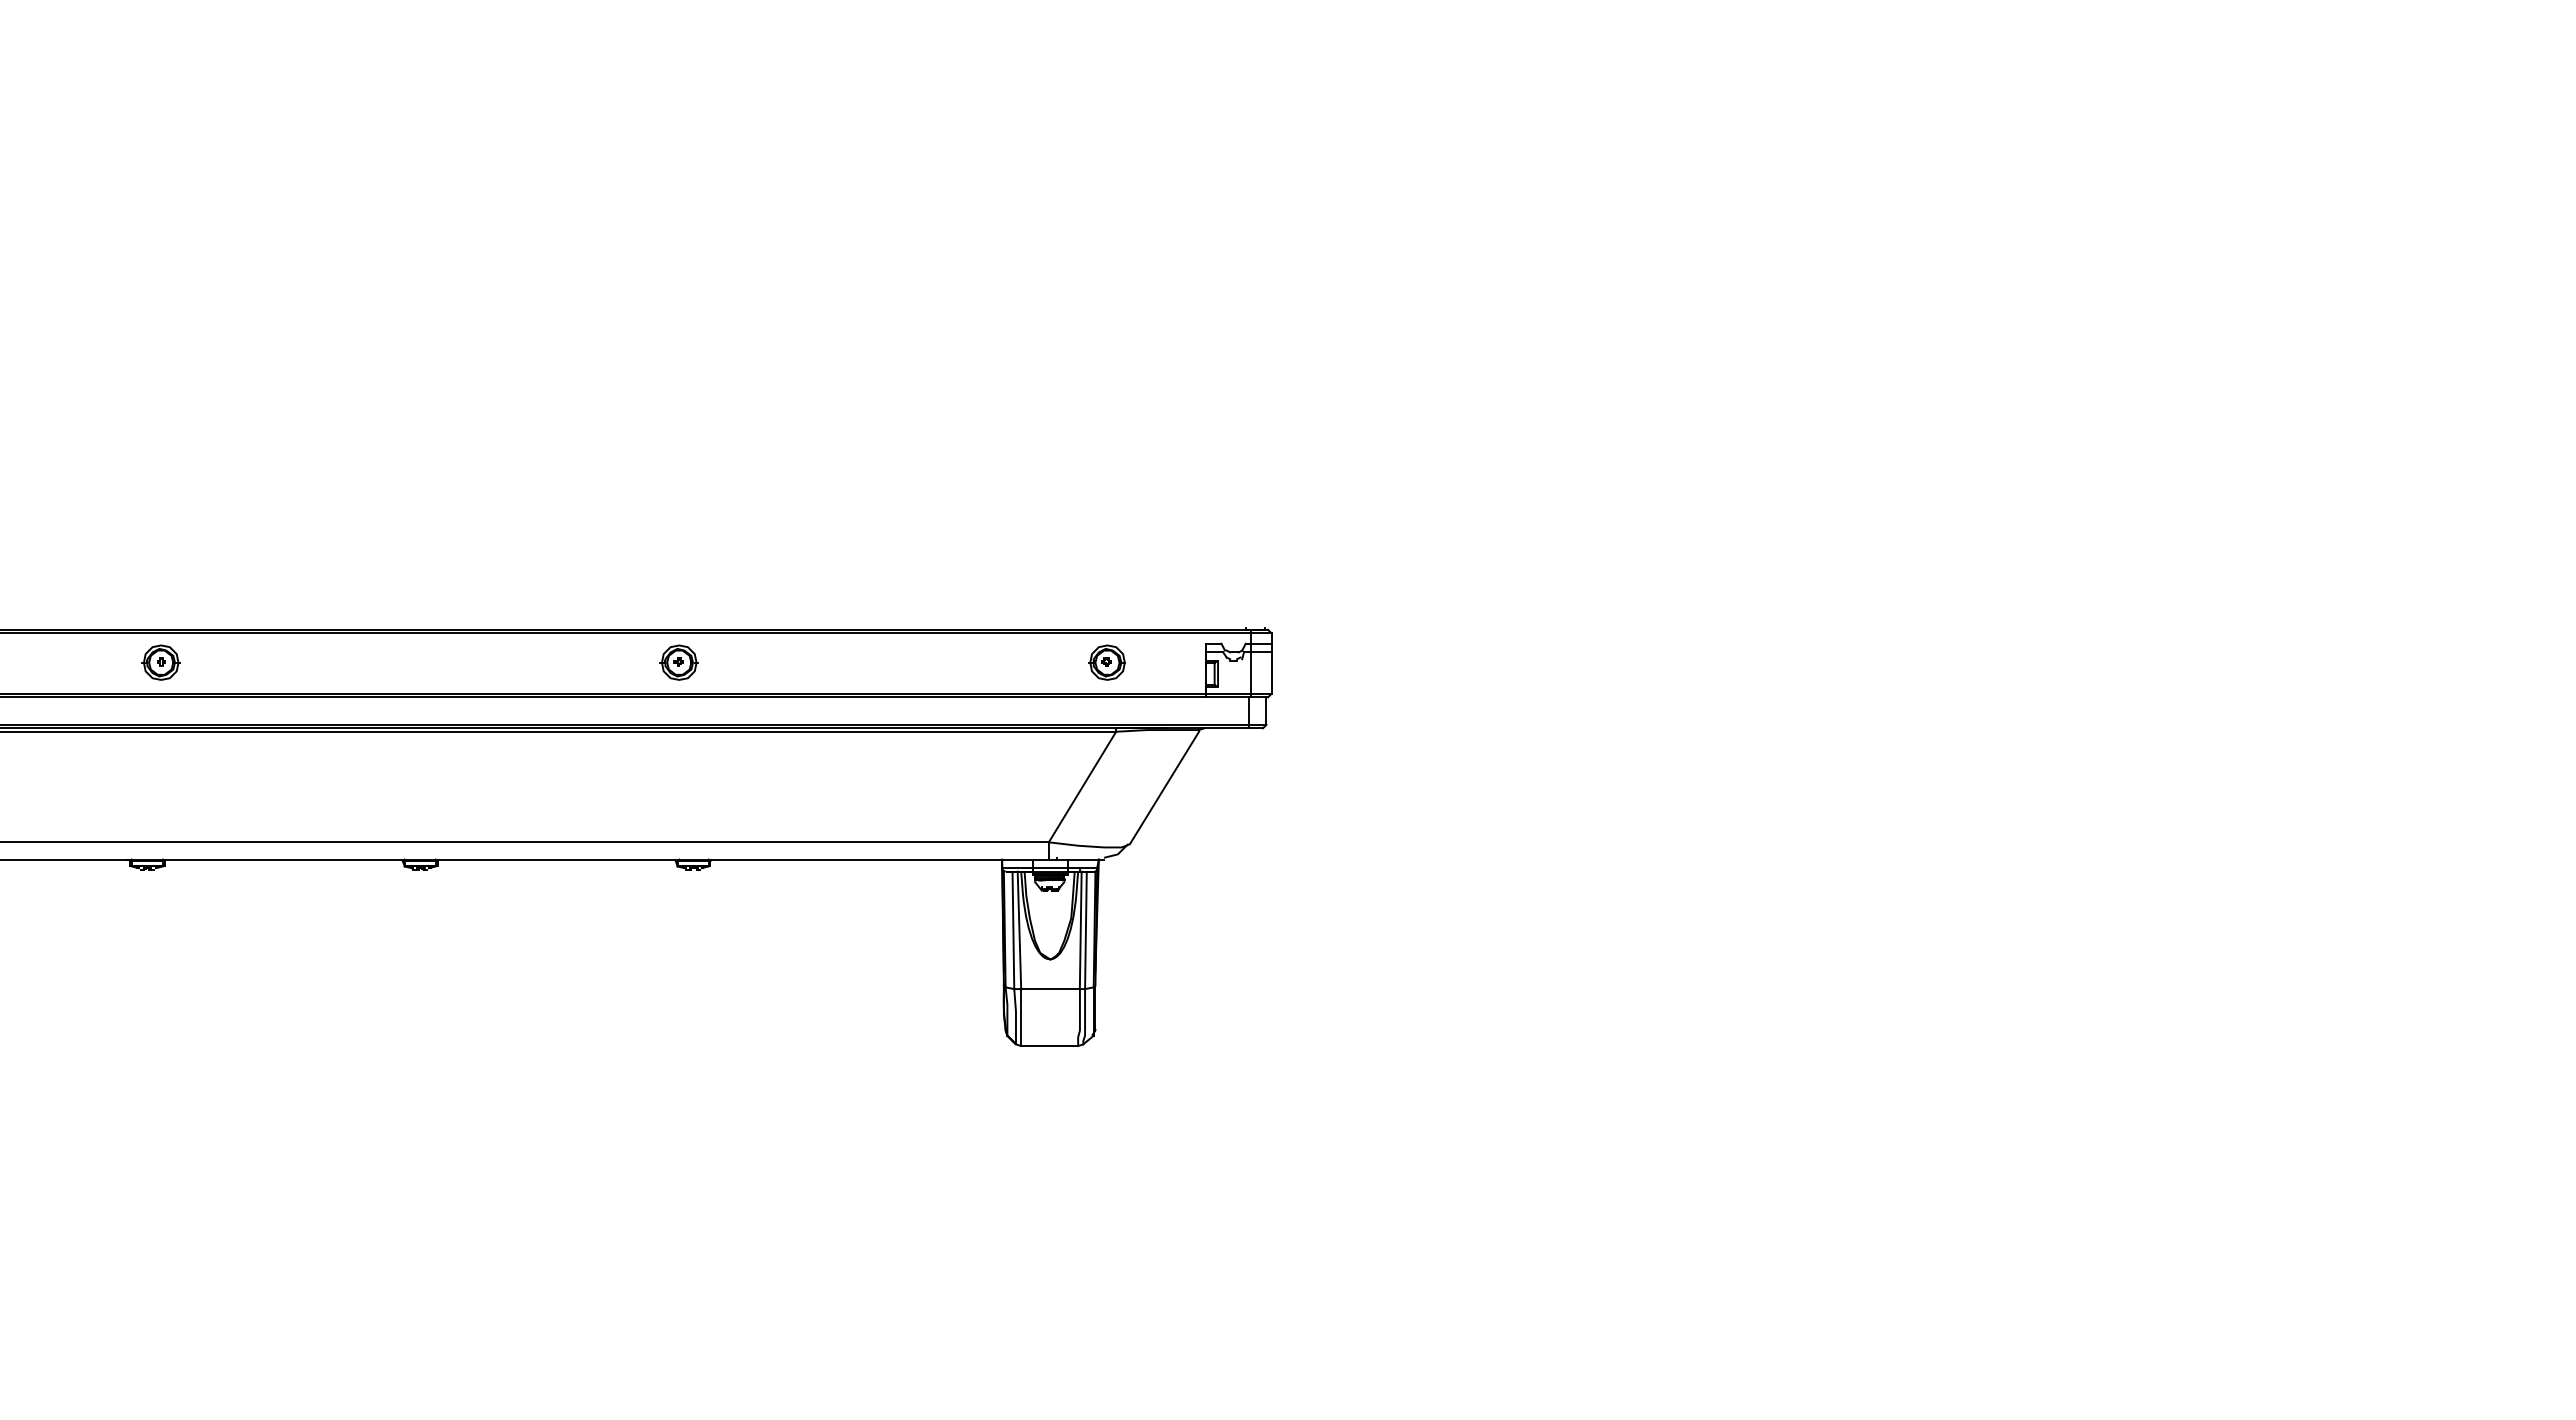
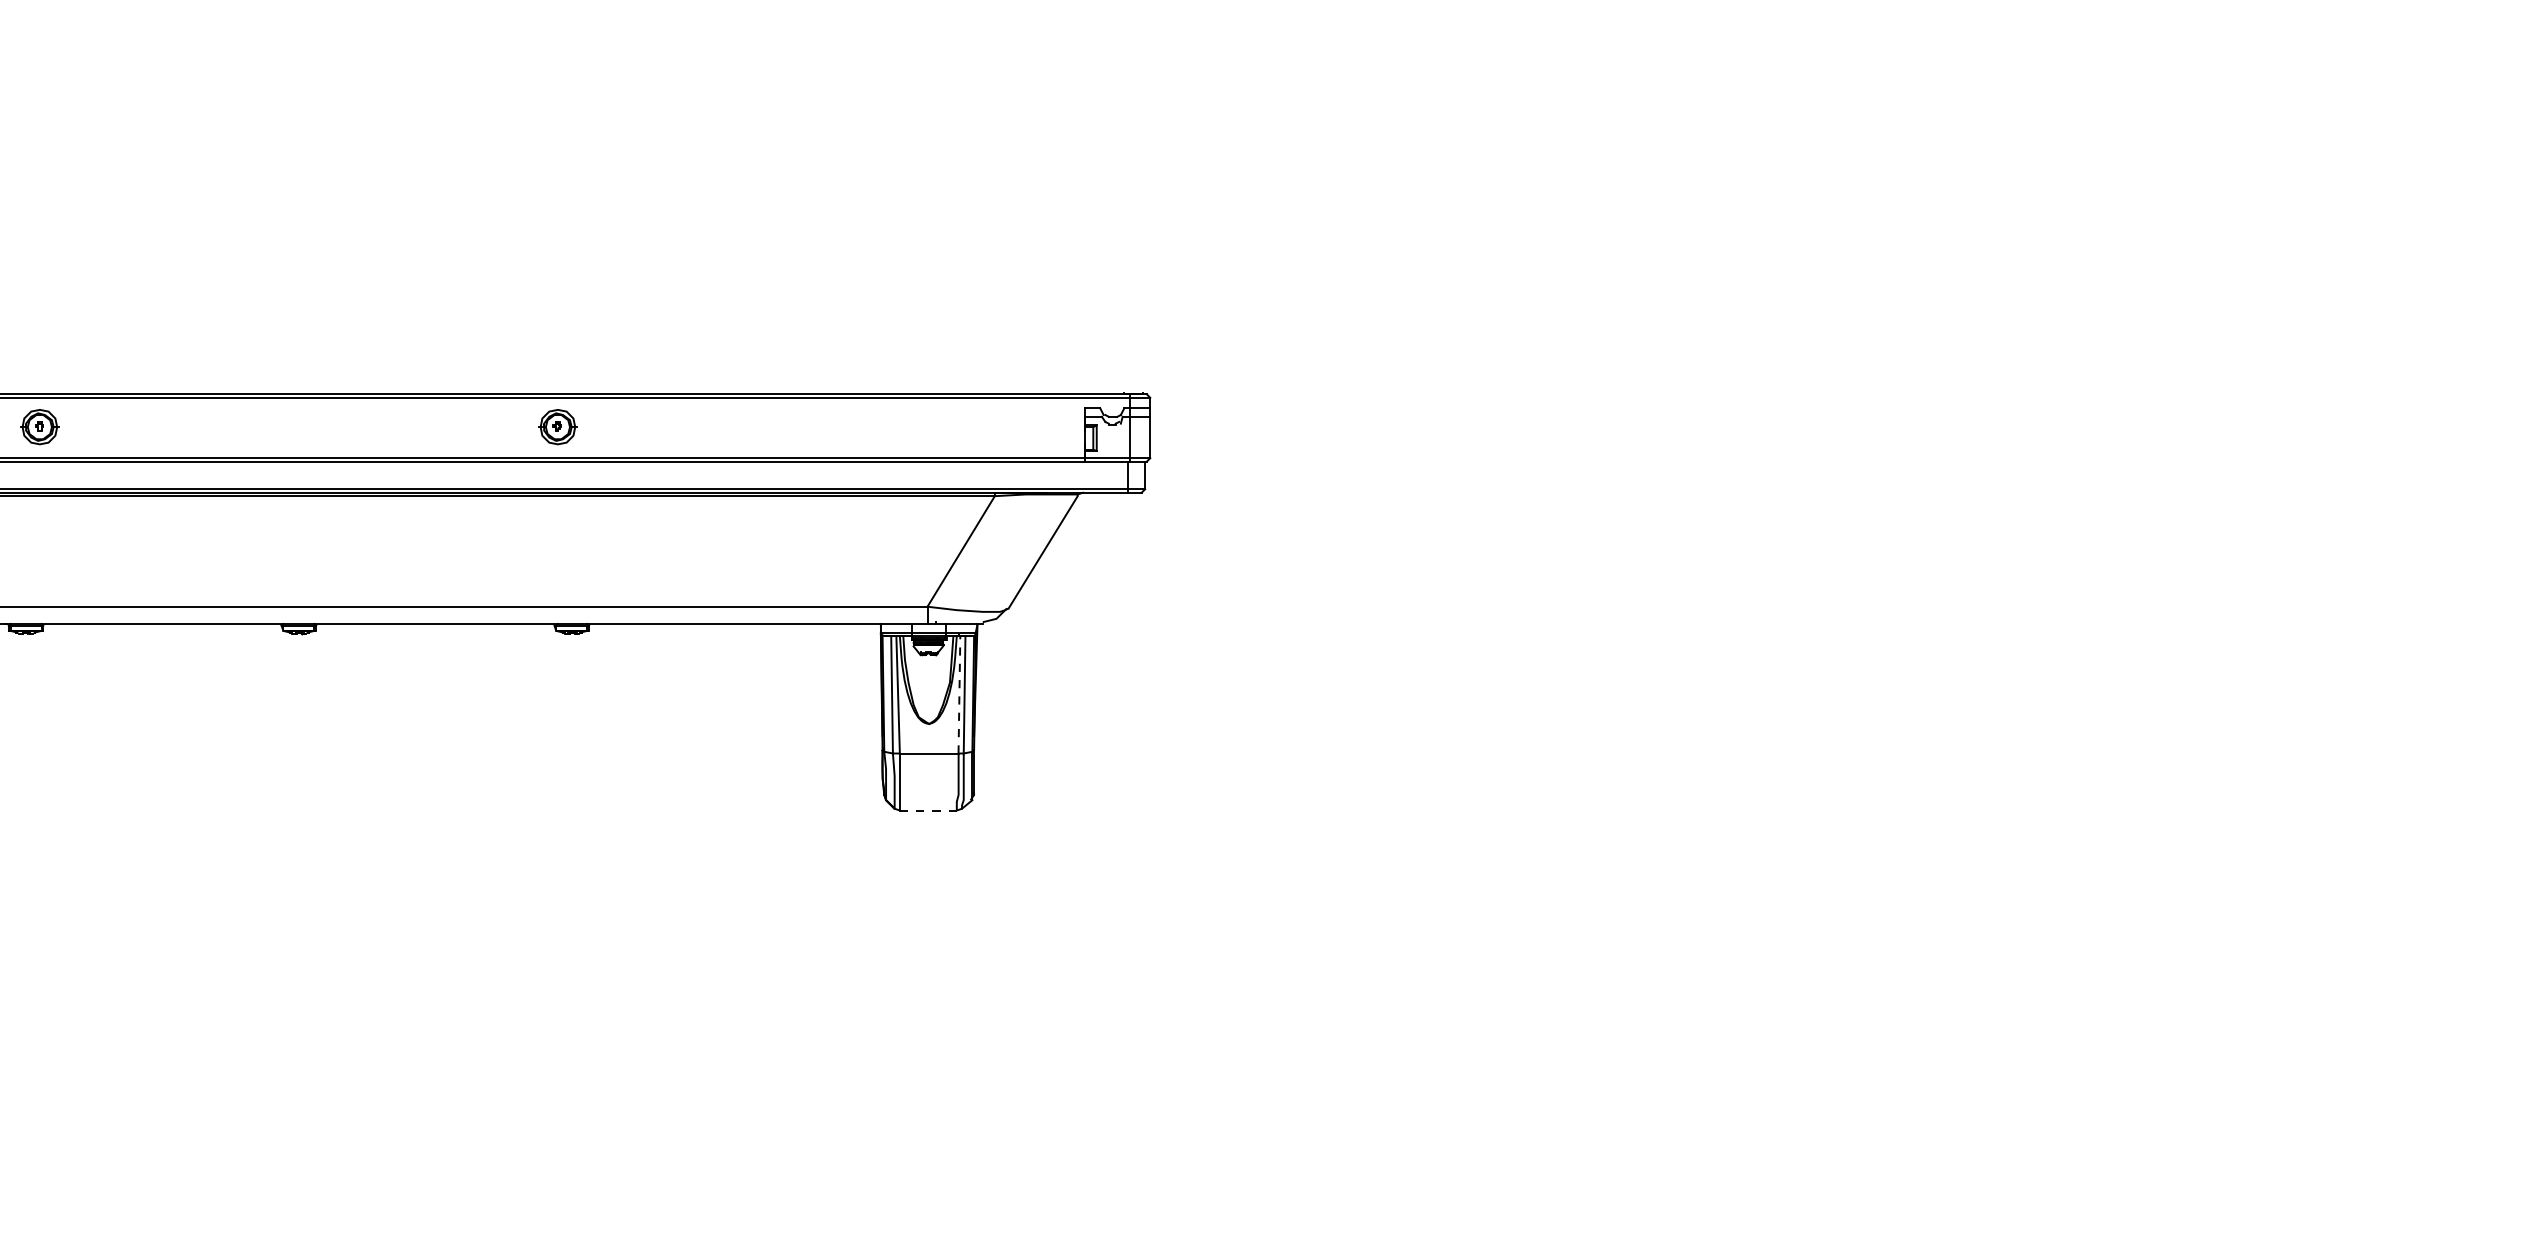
part: (1106, 662) -> (985, 426), removed
line: (1080, 930) -> (959, 694), solid -> dashed
line: (1049, 1046) -> (928, 810), solid -> dashed

